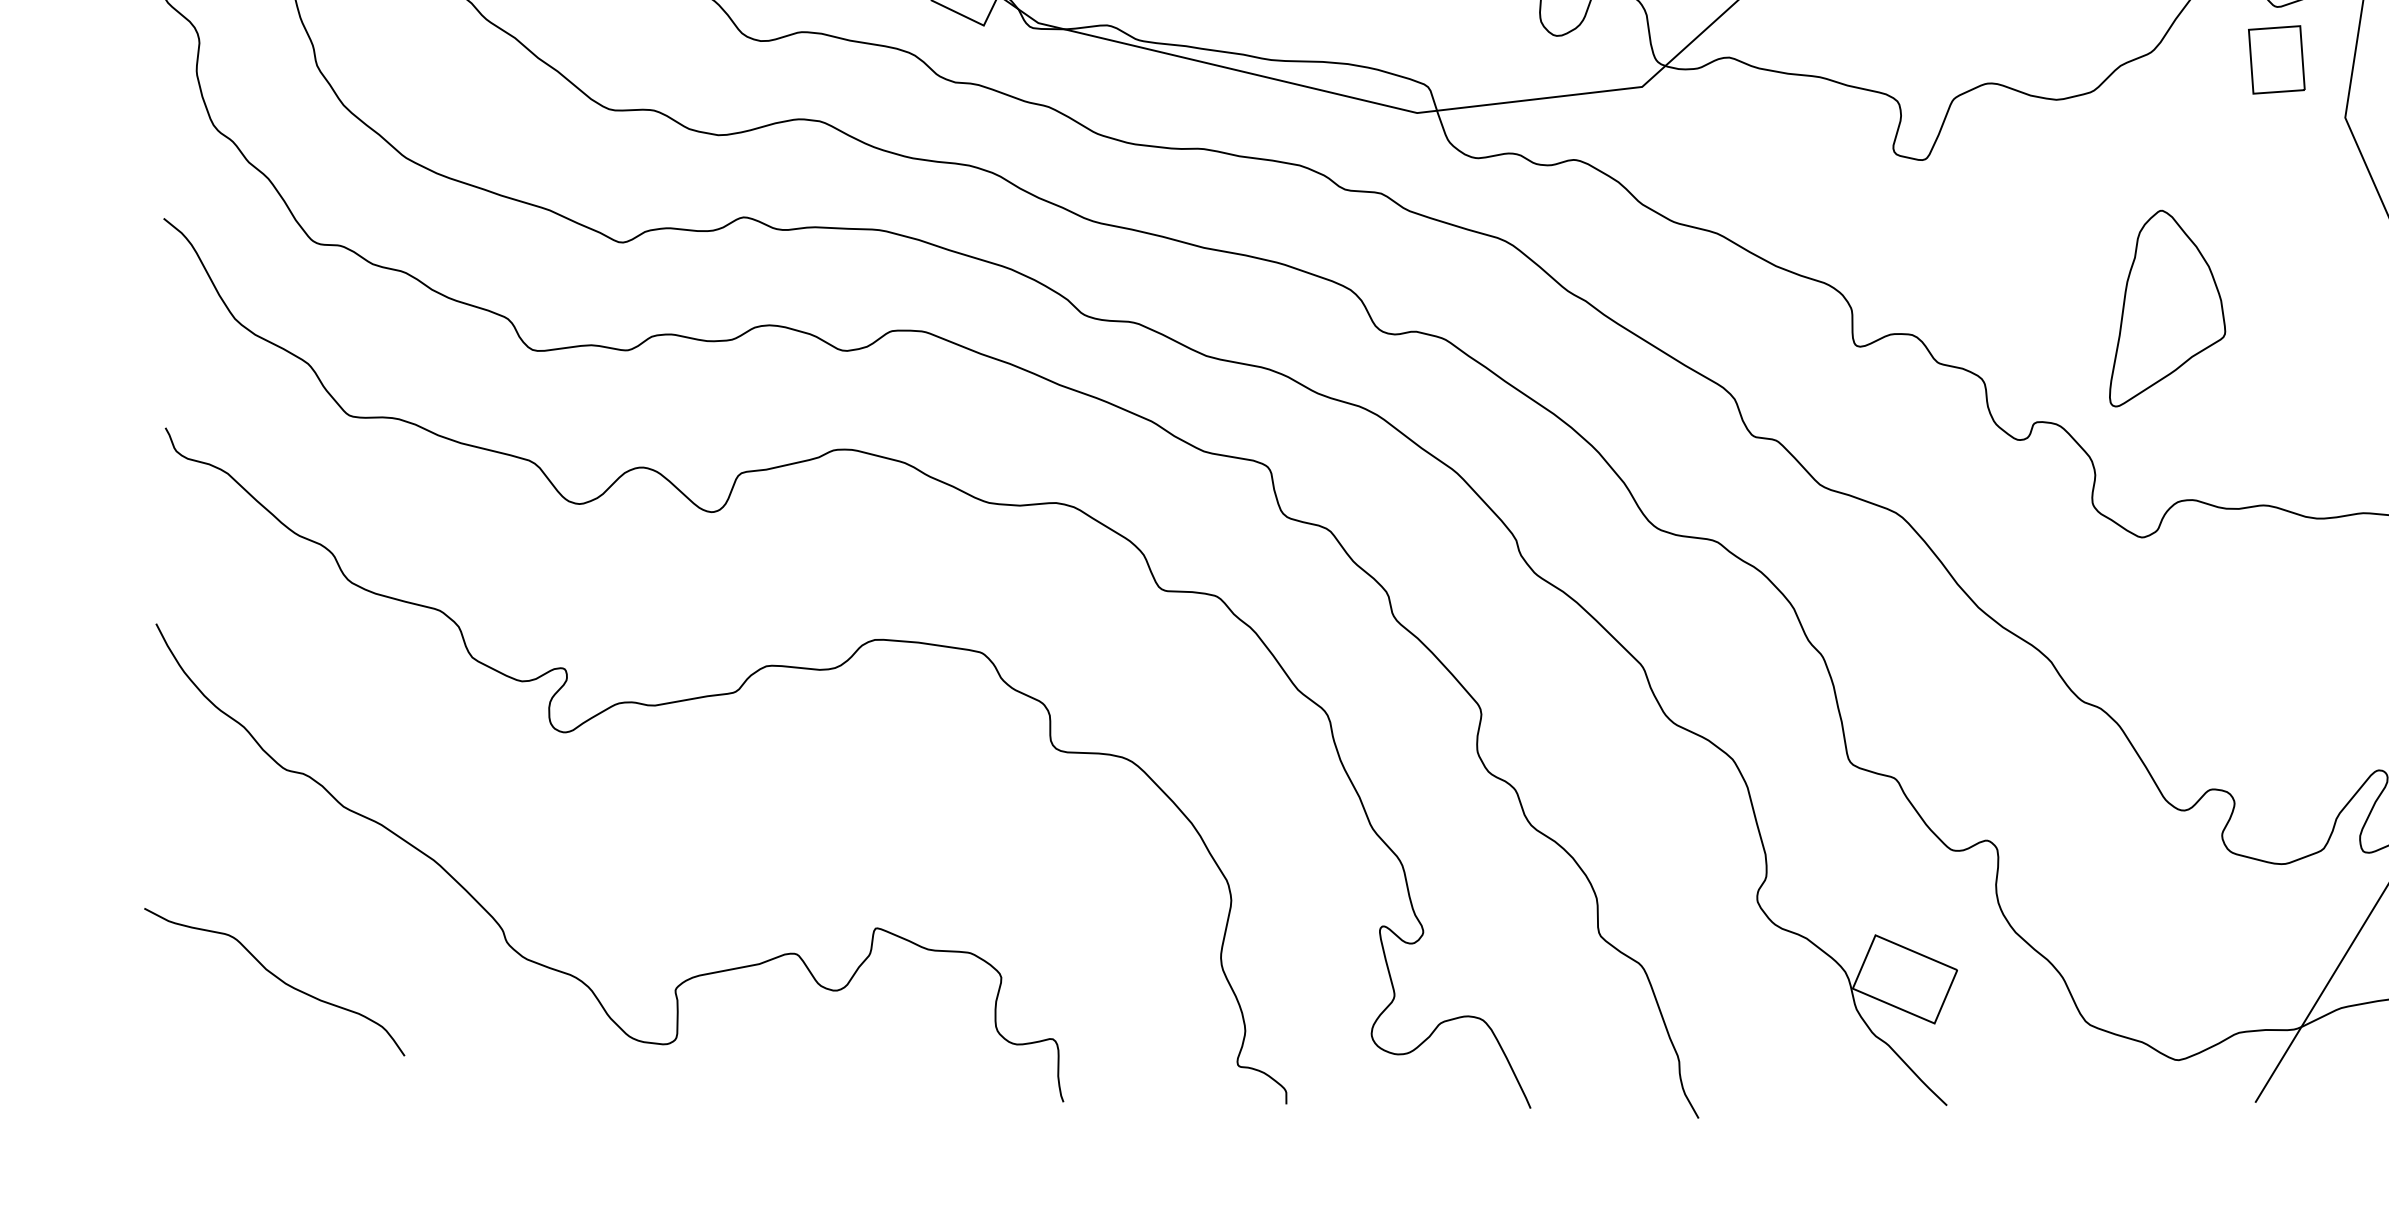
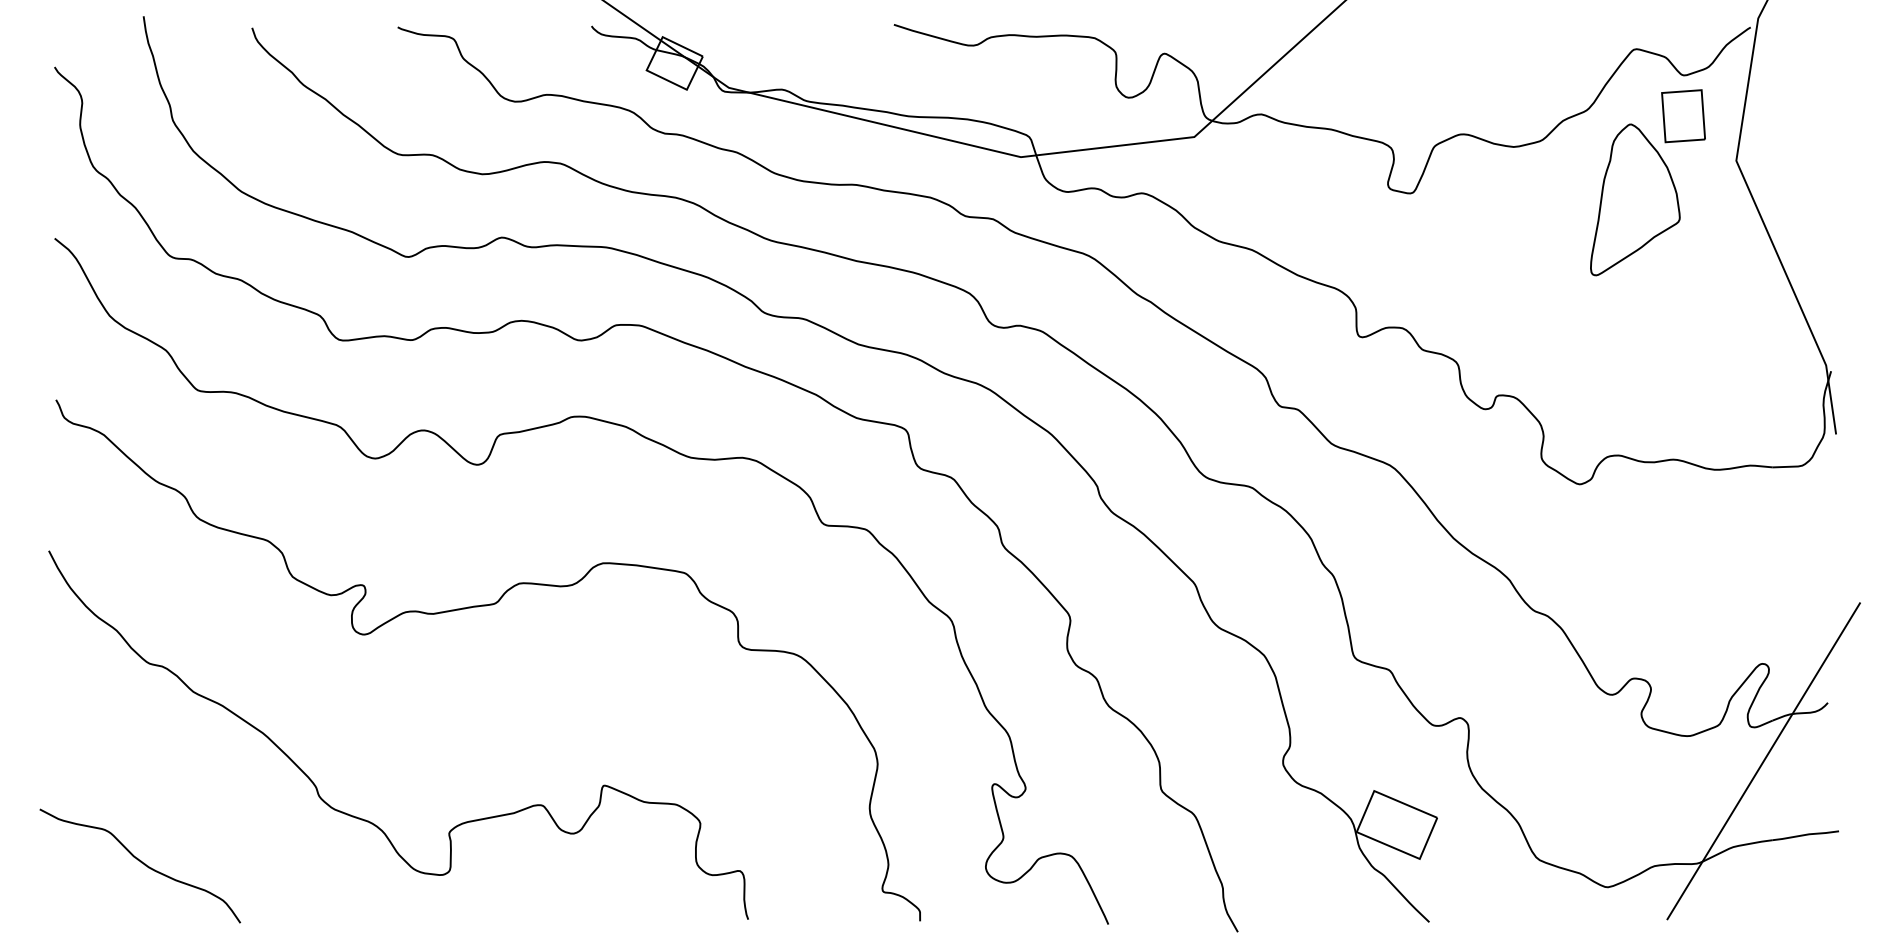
part: (2167, 308) -> (1635, 199), moved
curve: (276, 978) -> (141, 863), moved

